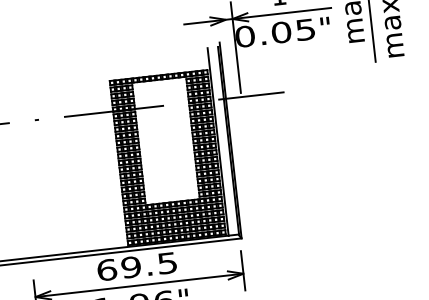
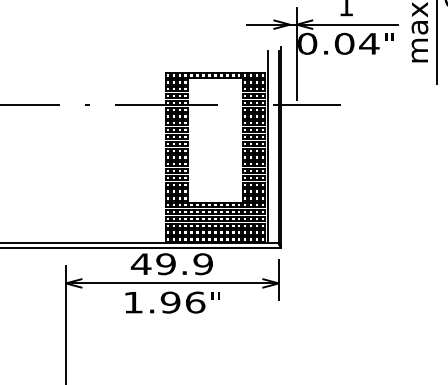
text: (305, 29) -> (369, 43), 0.05 -> 0.04
text: (136, 267) -> (171, 264), 69.5 -> 49.9

